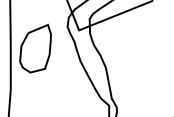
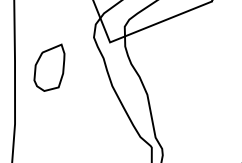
part: (35, 48) -> (49, 67), size x0.7

